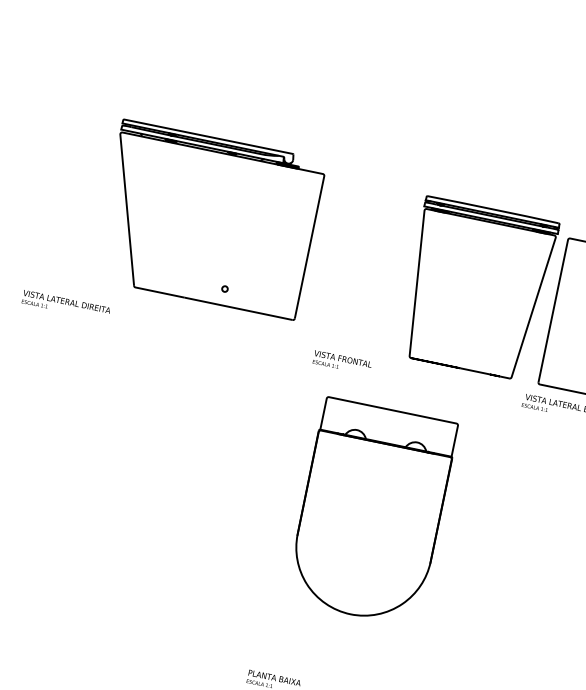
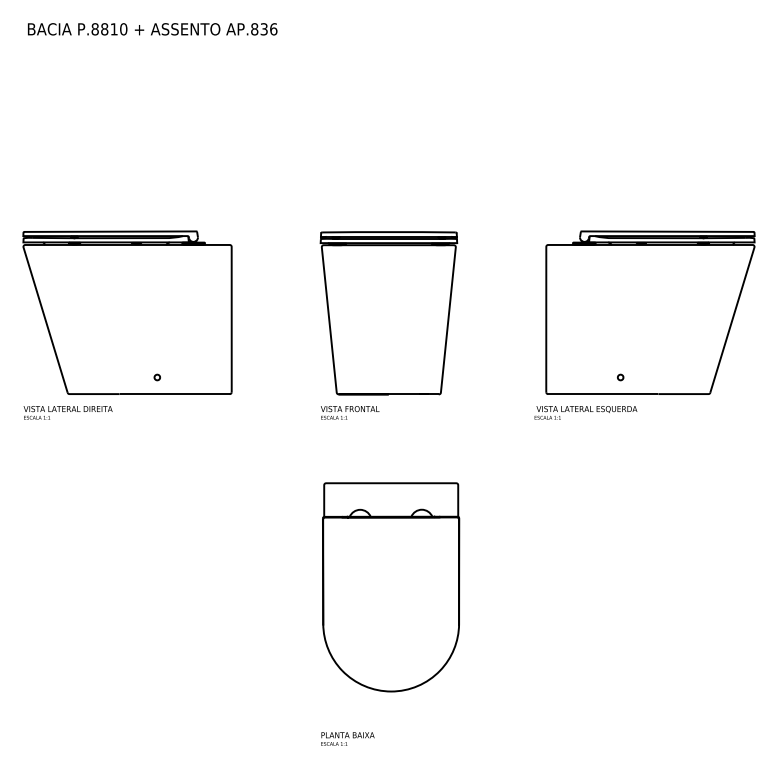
part: (208, 219) -> (127, 312), moved
part: (476, 289) -> (388, 313), moved
part: (371, 512) -> (391, 587), moved

